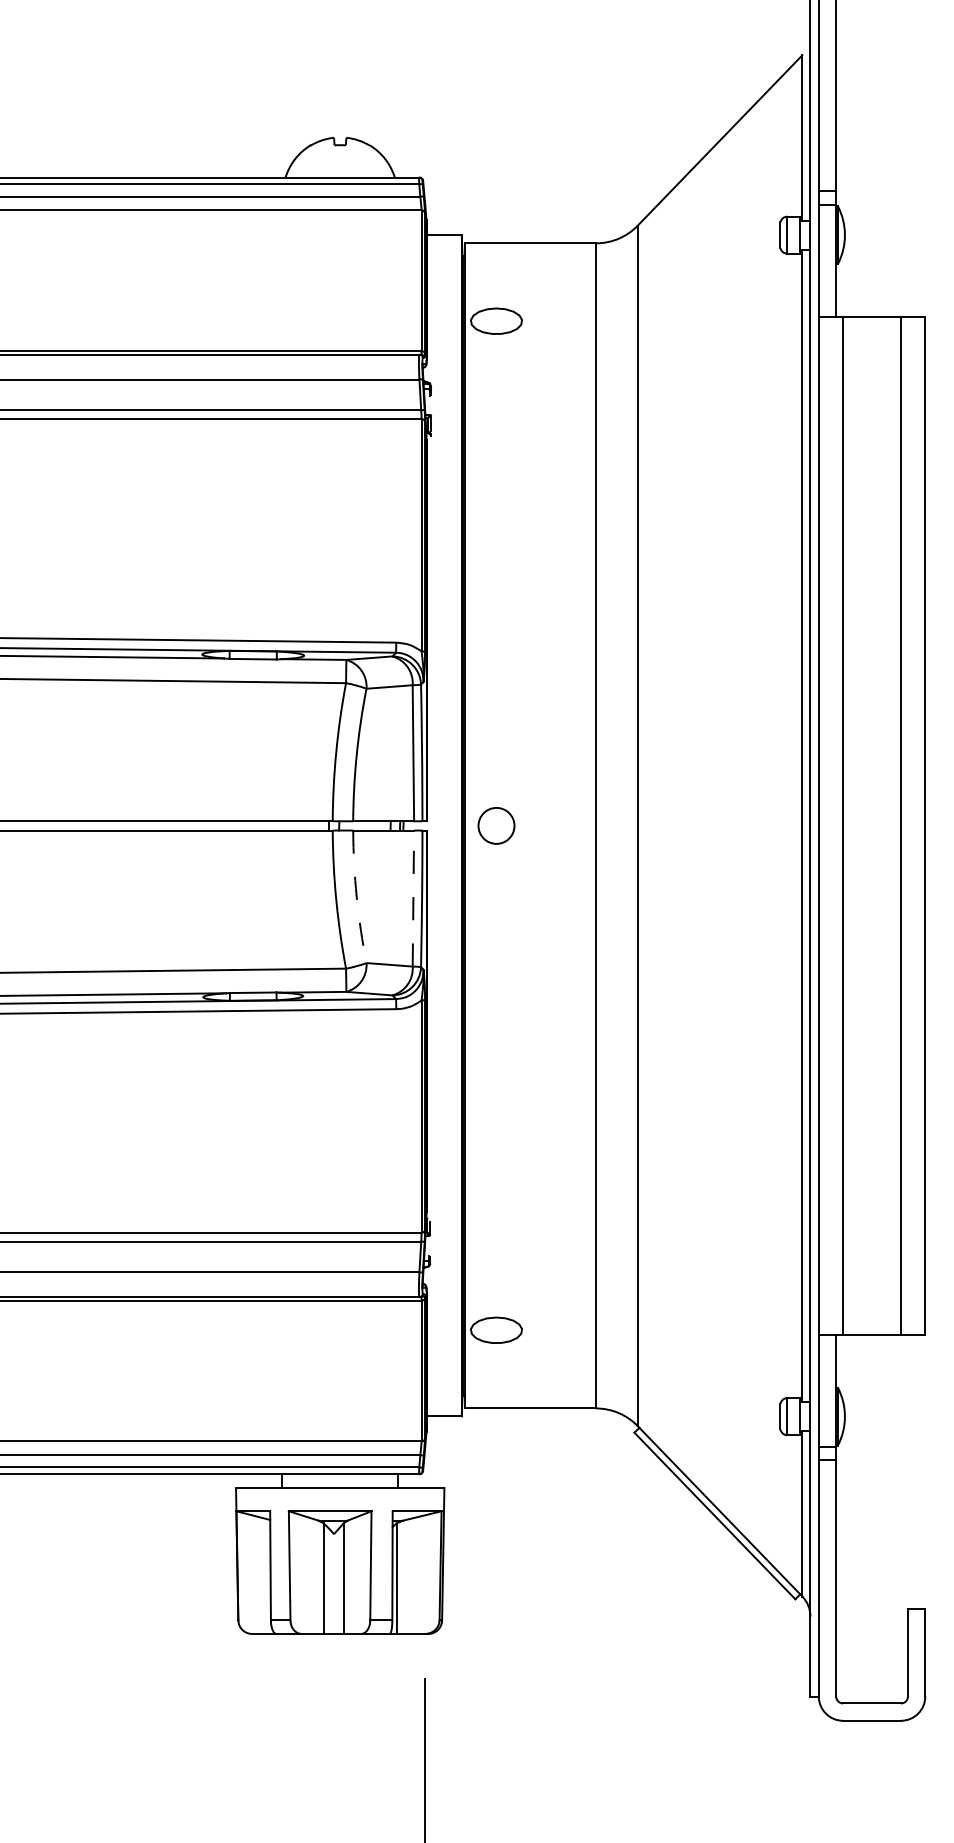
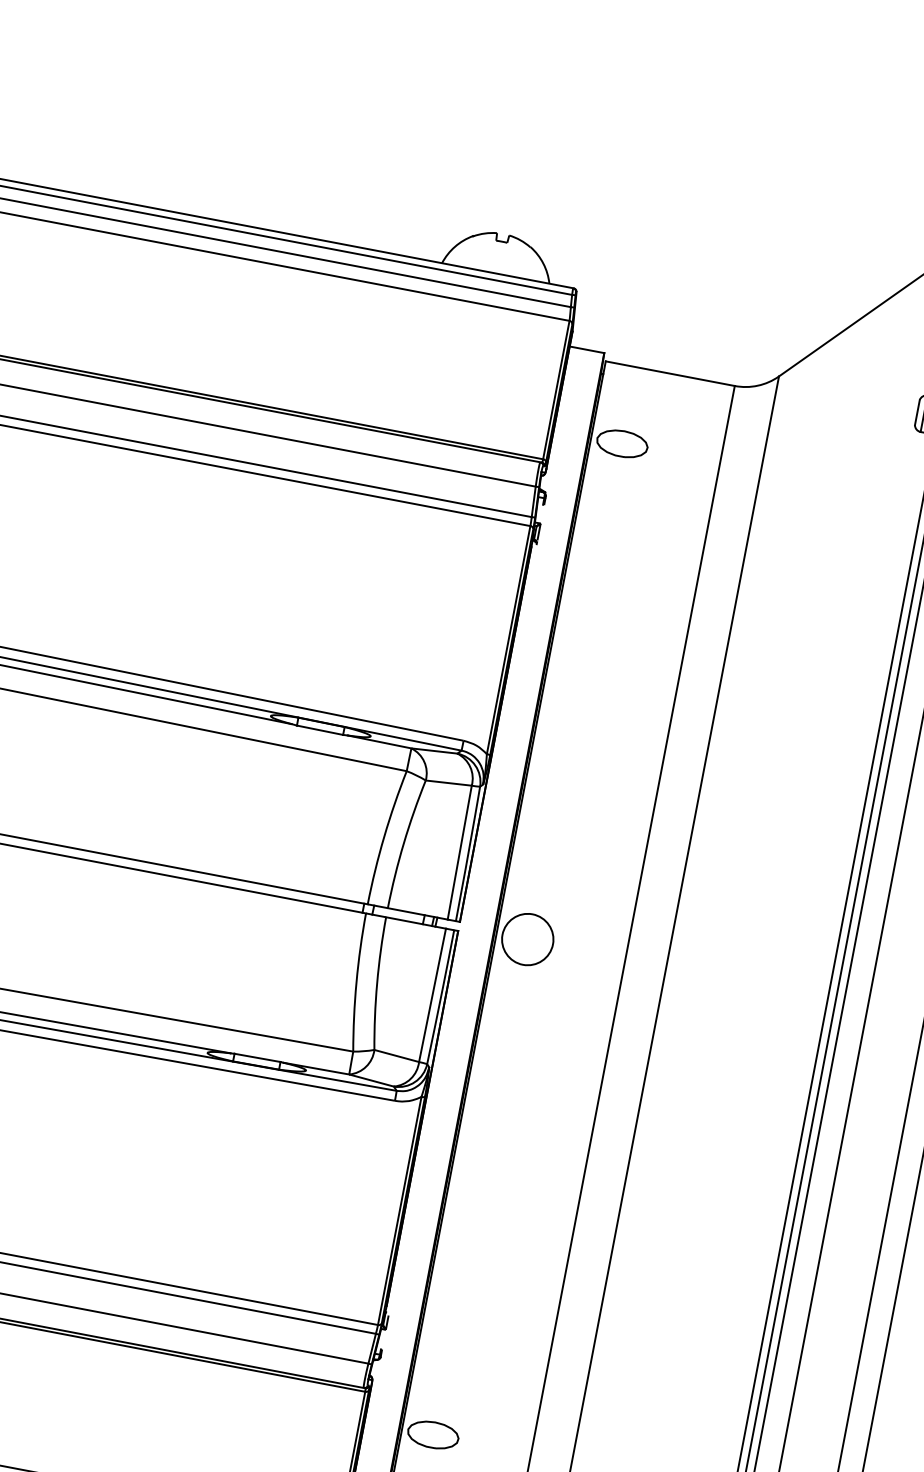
circle: (496, 825) -> (527, 939), size x1.43
arc: (356, 897) -> (376, 983), dashed -> solid
line: (413, 898) -> (432, 995), dashed -> solid

